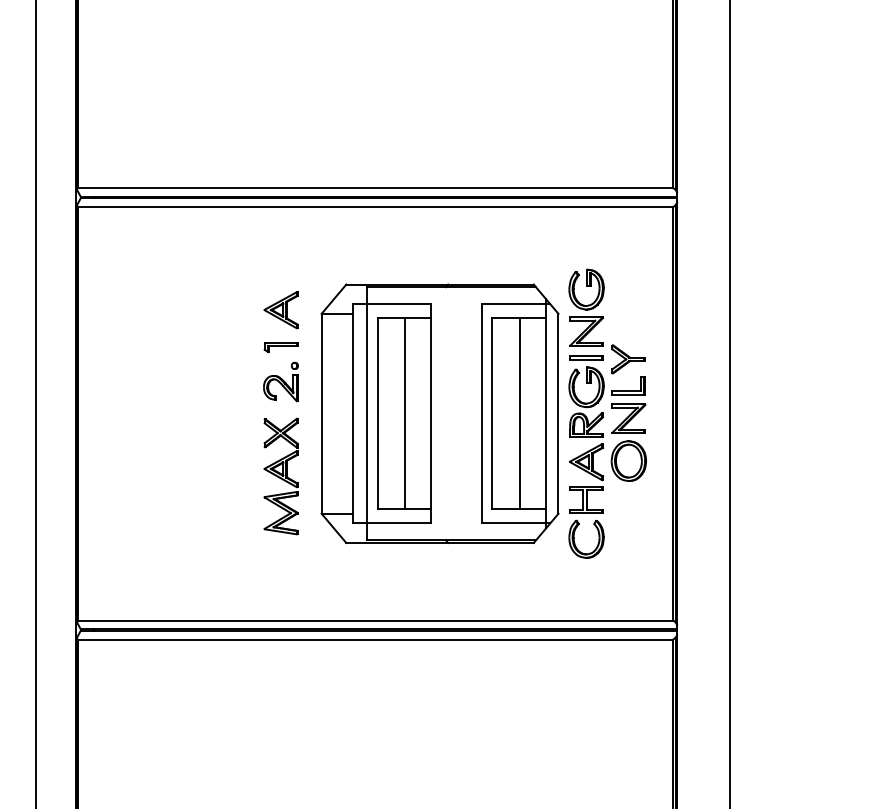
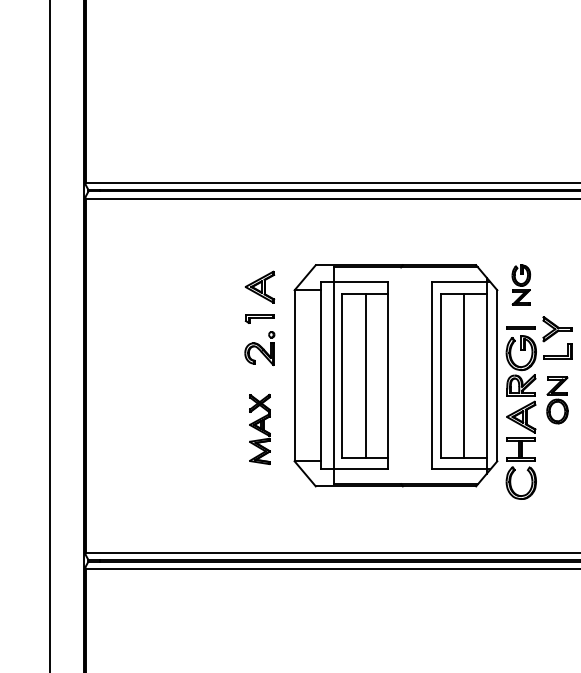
part: (586, 307) -> (521, 284), size x0.6
part: (628, 442) -> (557, 400), size x0.7
part: (280, 476) -> (259, 429), size x0.7

